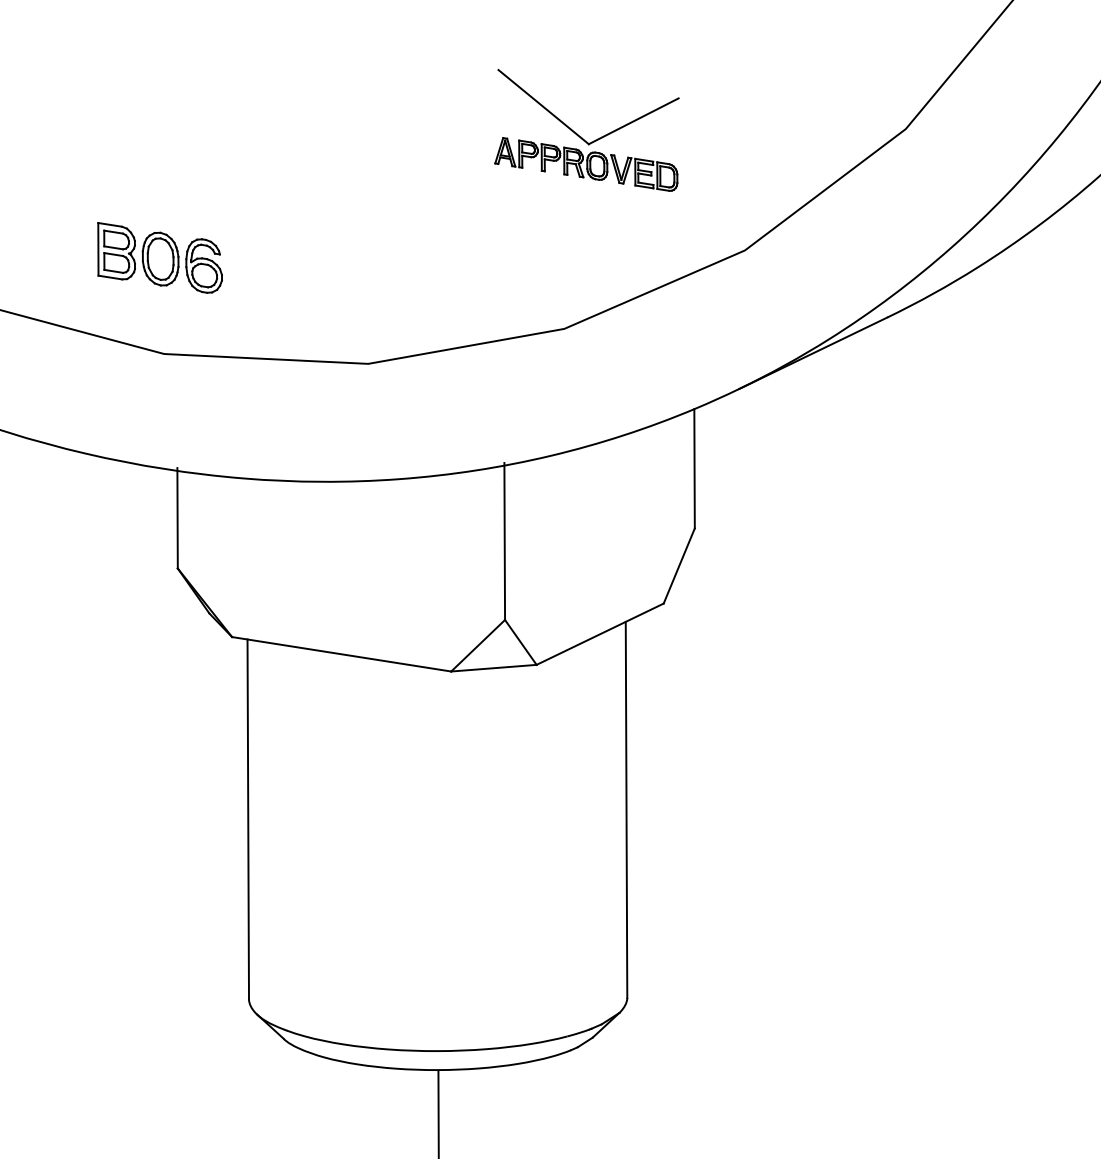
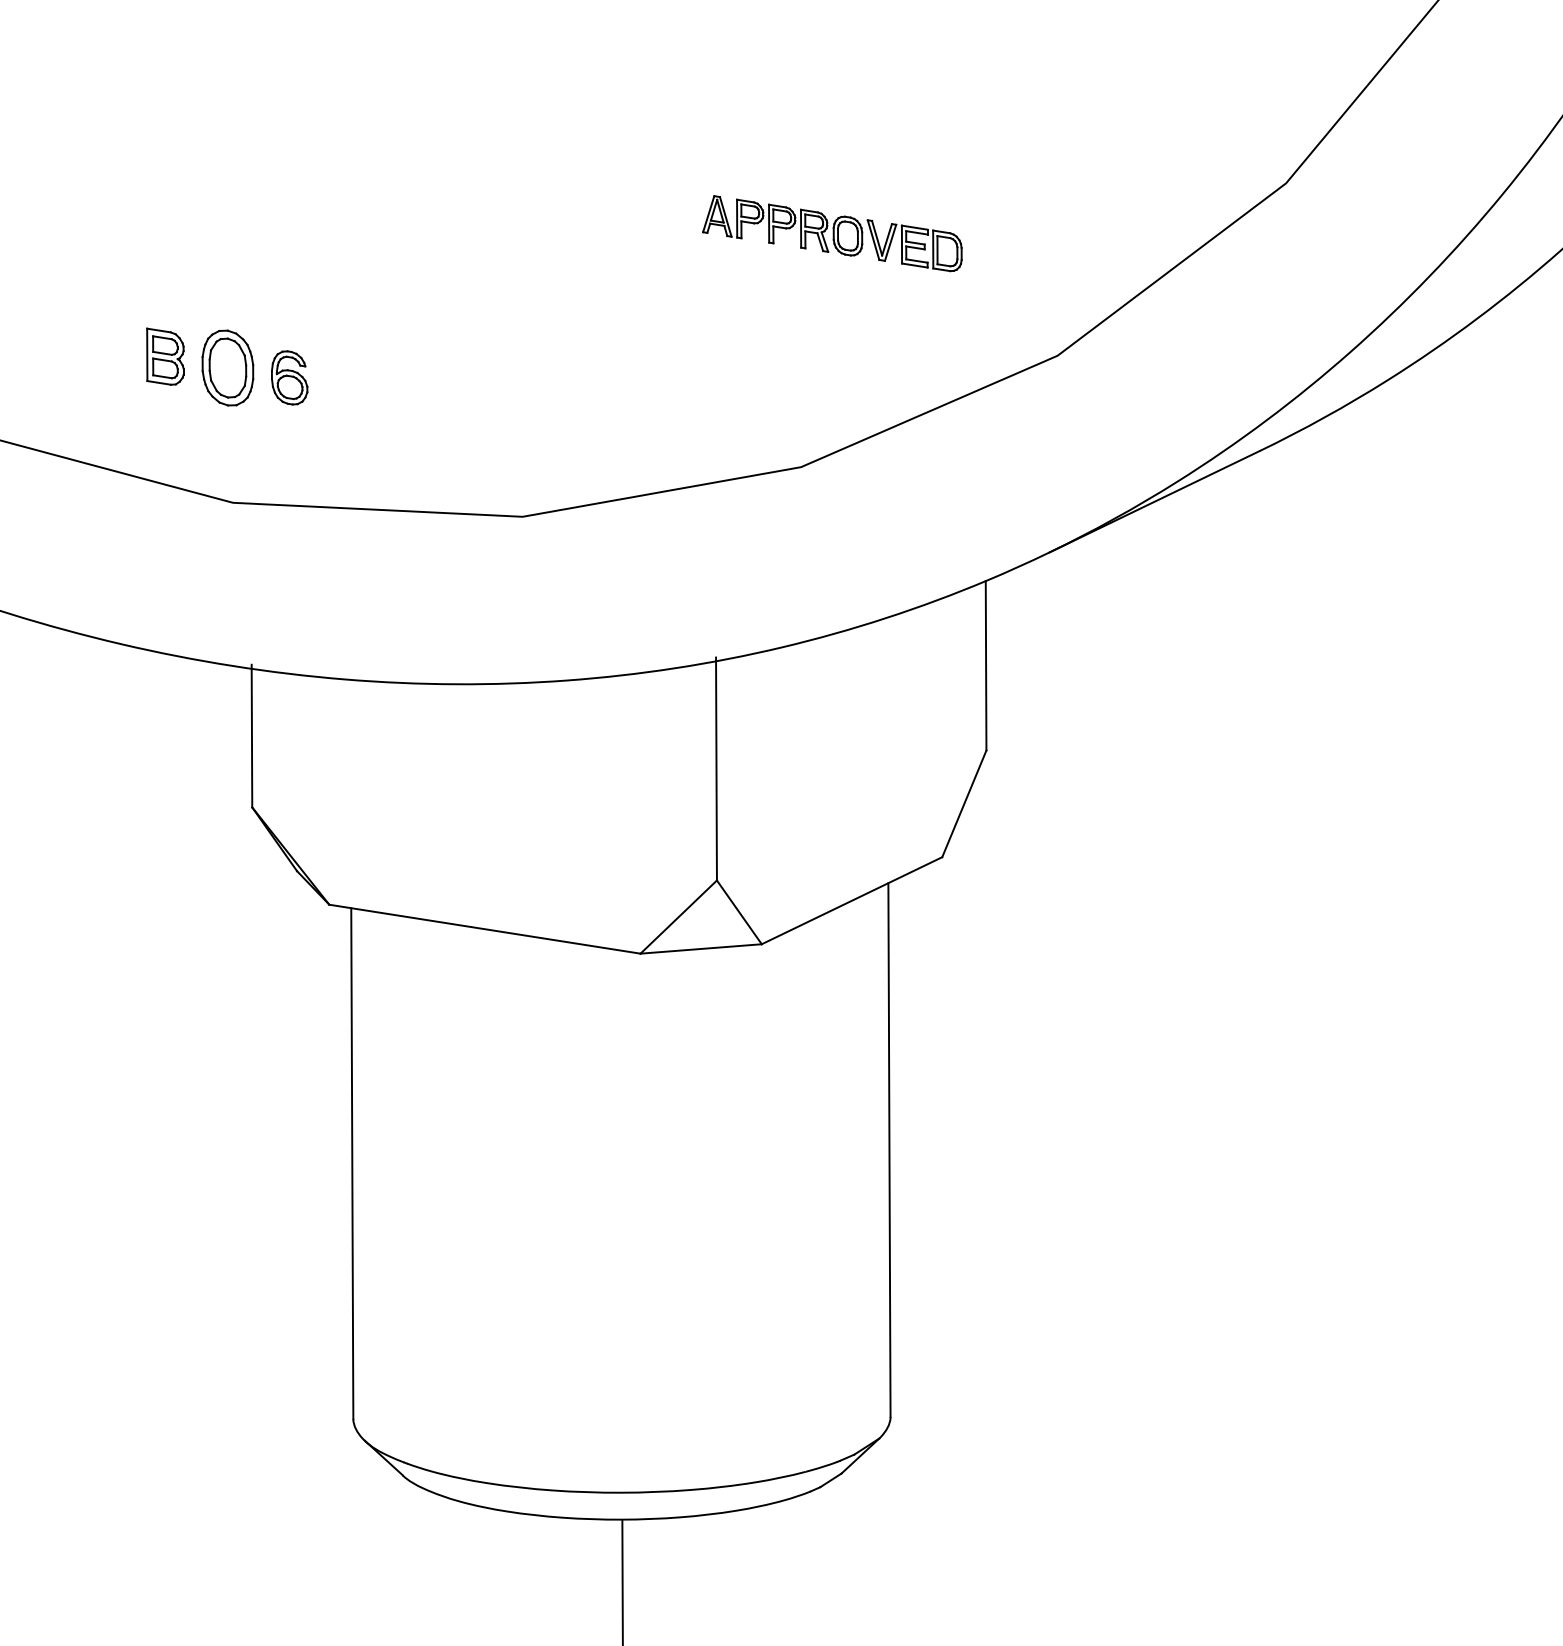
part: (570, 127) -> (809, 181), removed
part: (116, 250) -> (165, 356), size x0.7
part: (204, 265) -> (289, 377), size x0.7

